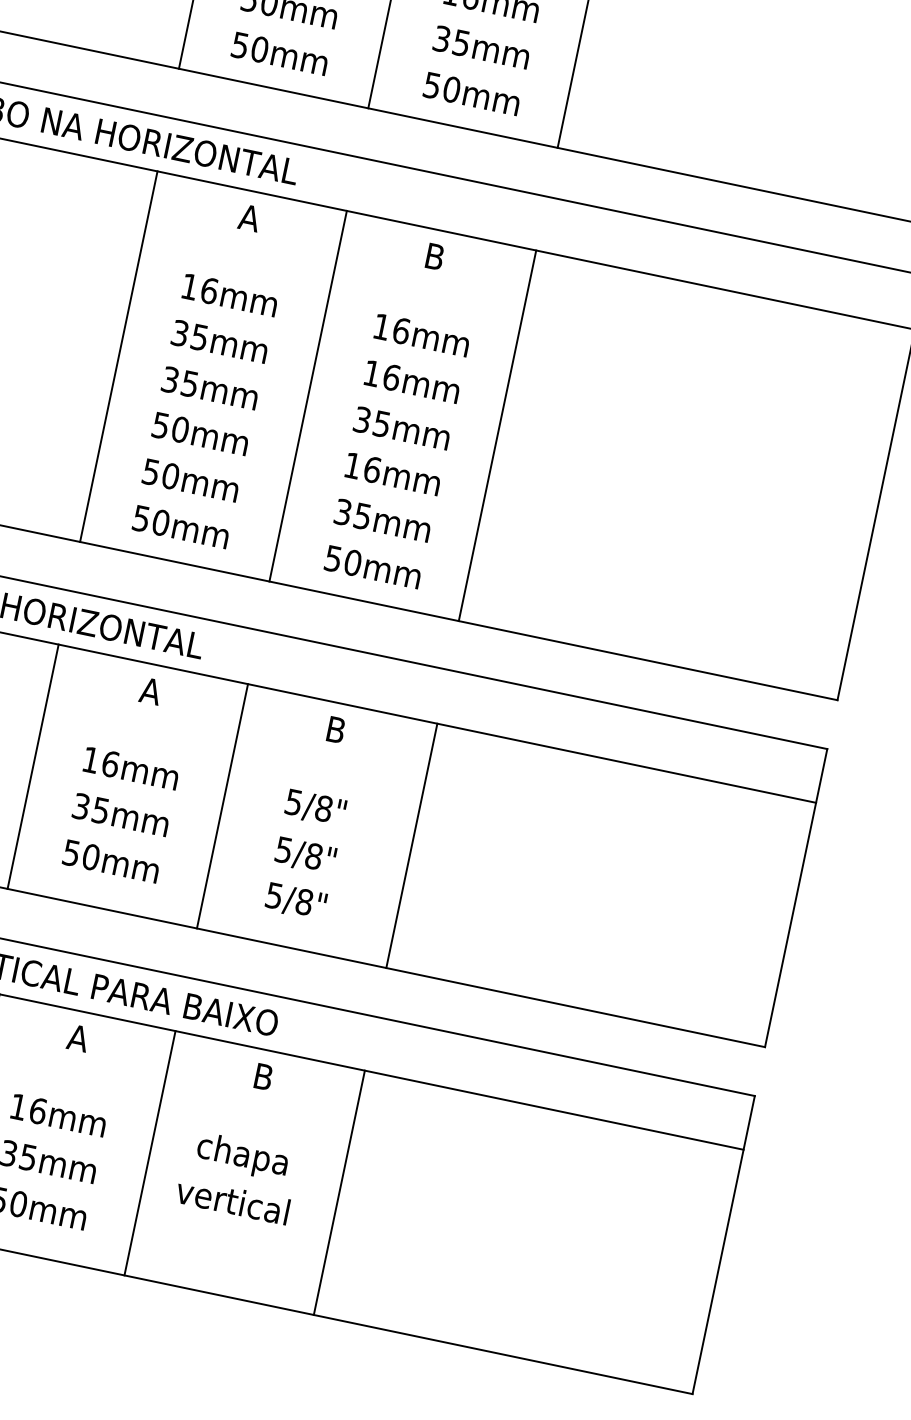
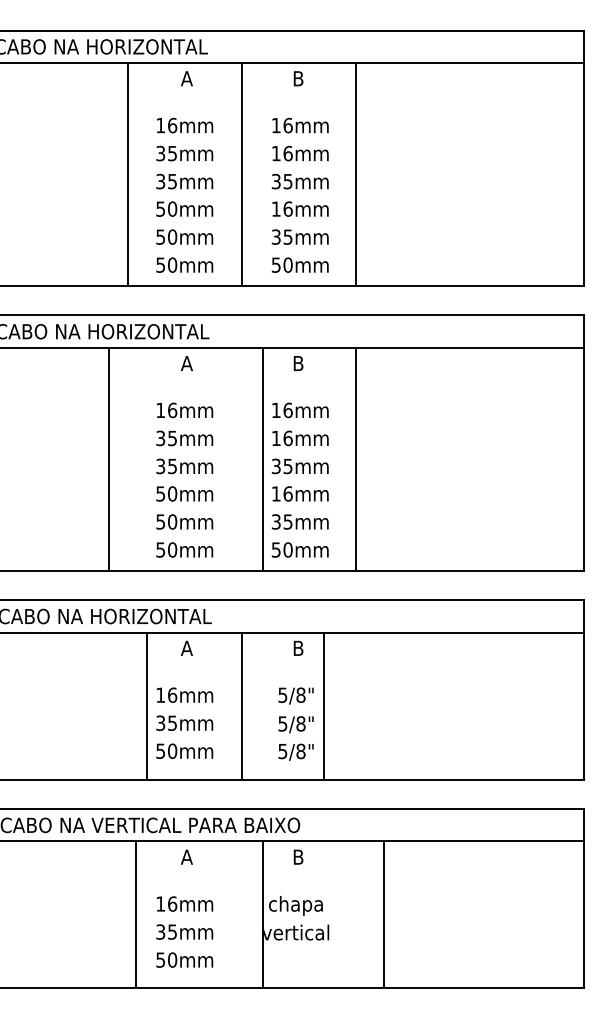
line: (119, 355) -> (109, 458), moved
line: (308, 395) -> (263, 458), moved
line: (33, 765) -> (147, 705), moved
line: (412, 845) -> (324, 705), moved
line: (150, 1152) -> (263, 914), moved
line: (340, 1192) -> (384, 914), moved

